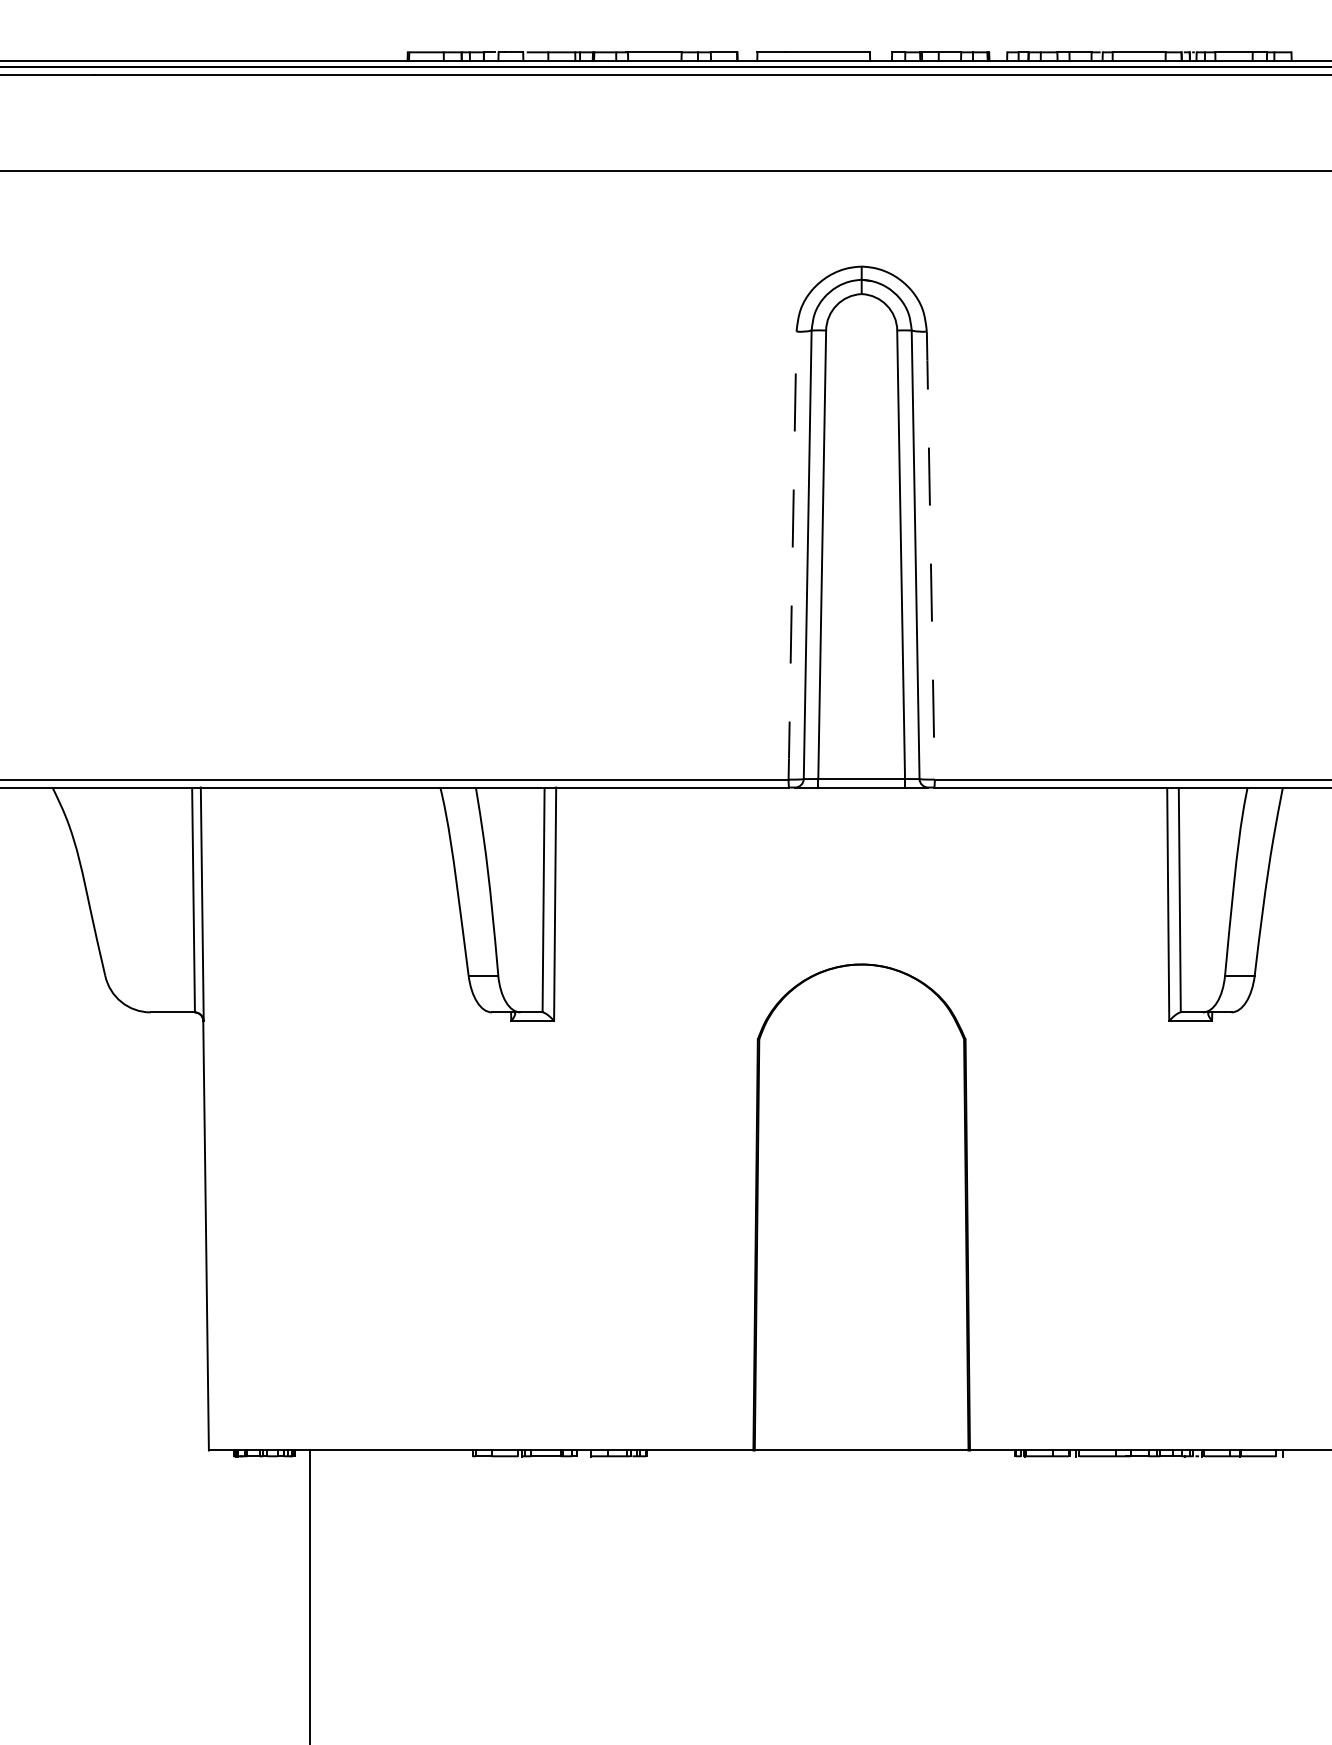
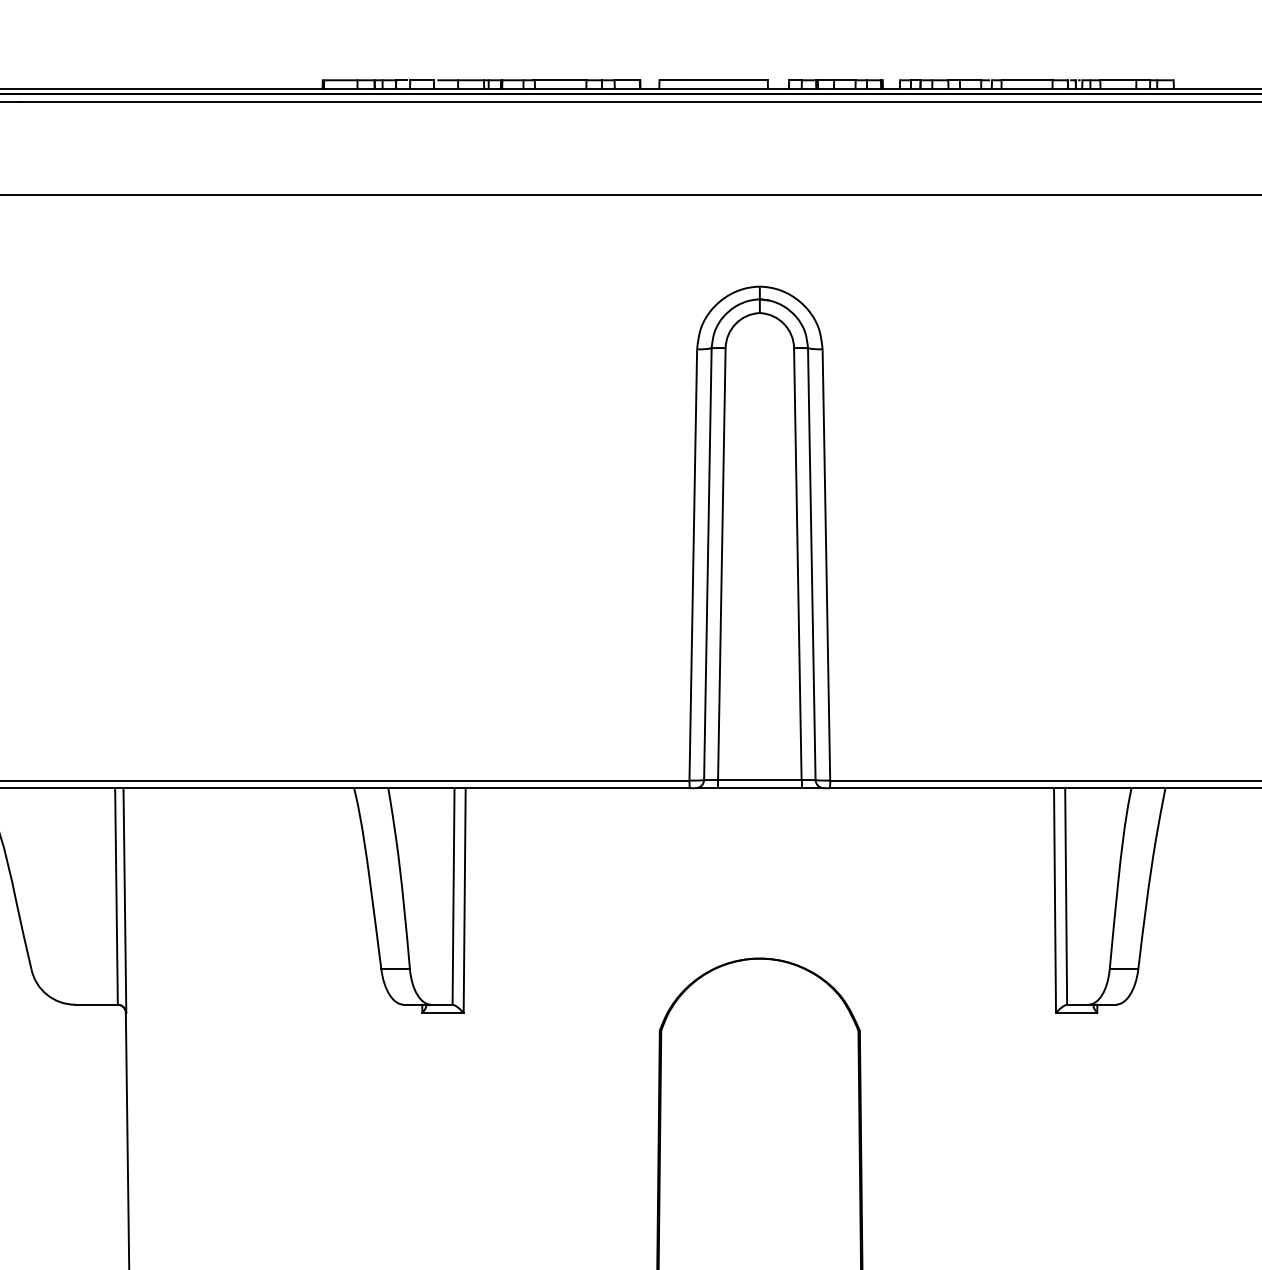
line: (930, 554) -> (826, 563), dashed -> solid
line: (792, 556) -> (693, 565), dashed -> solid

